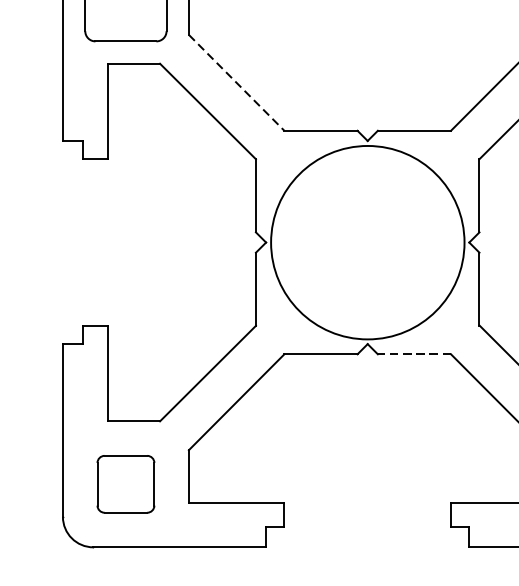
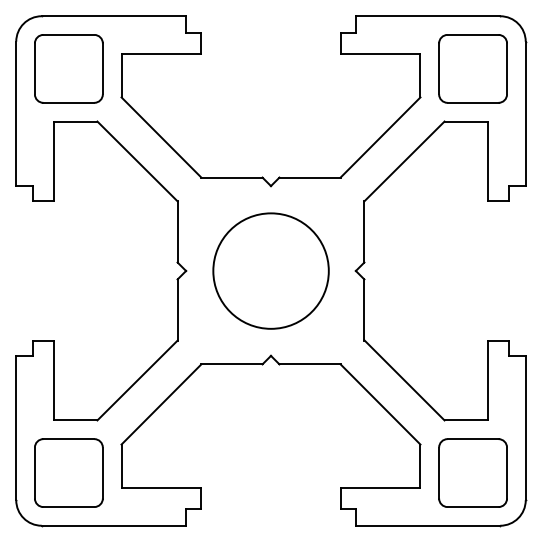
line: (236, 82) -> (161, 137), dashed -> solid
circle: (367, 241) -> (270, 270), size x0.71
line: (414, 354) -> (310, 364), dashed -> solid
part: (125, 483) -> (68, 472), size x1.43

